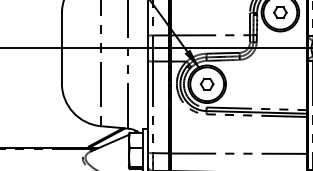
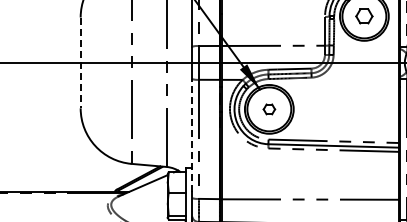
line: (61, 48) -> (80, 63), solid -> dashed
part: (207, 84) -> (269, 109), size x0.7
line: (148, 103) -> (192, 134), solid -> dashed

